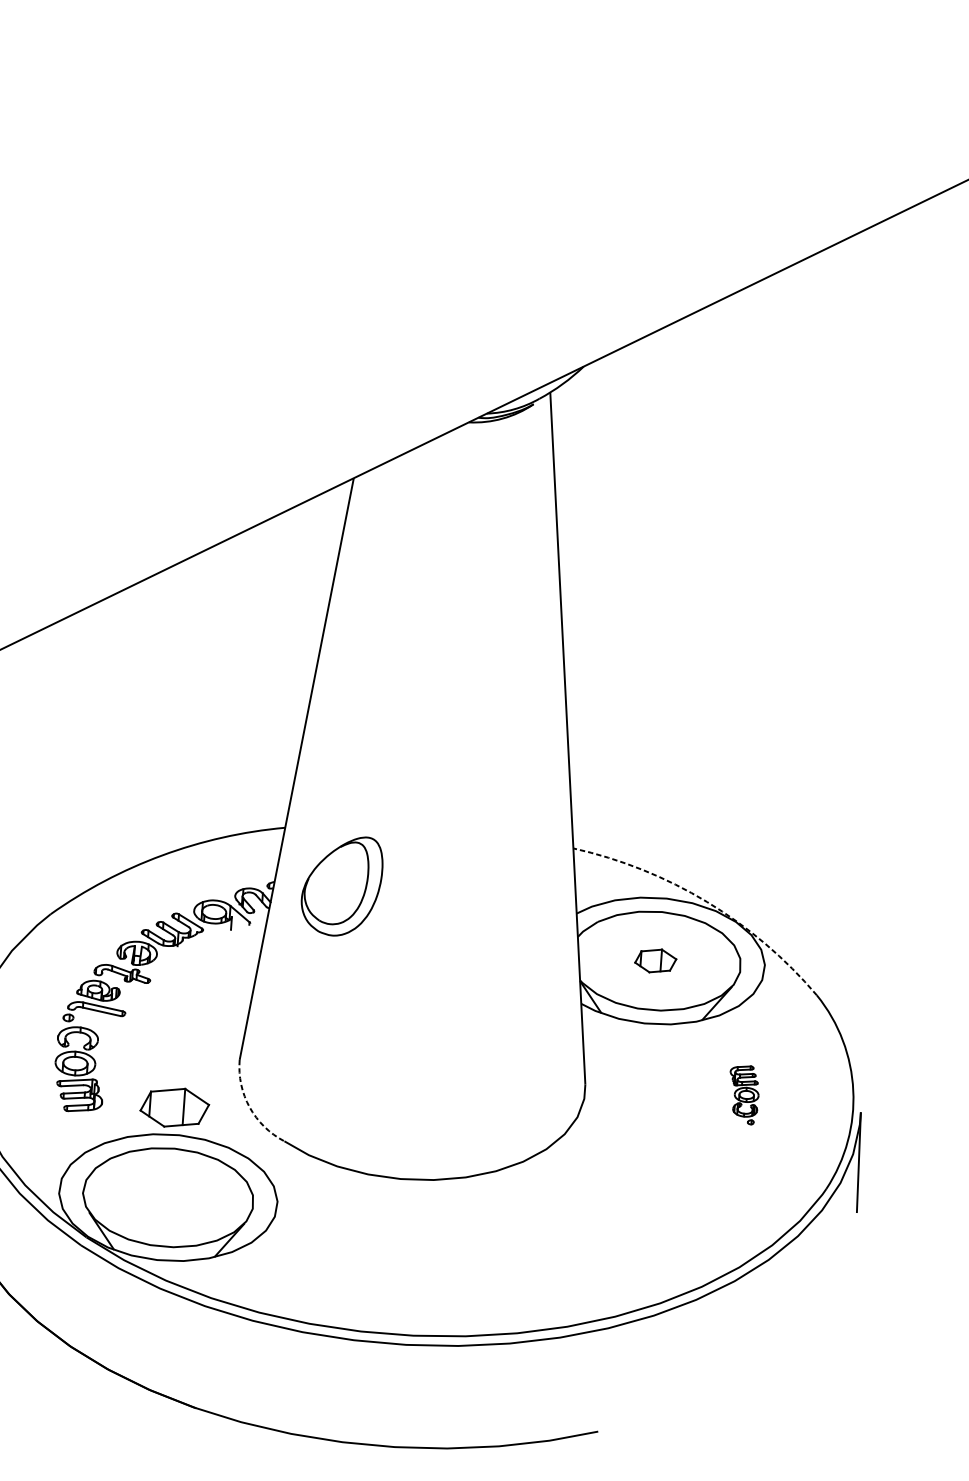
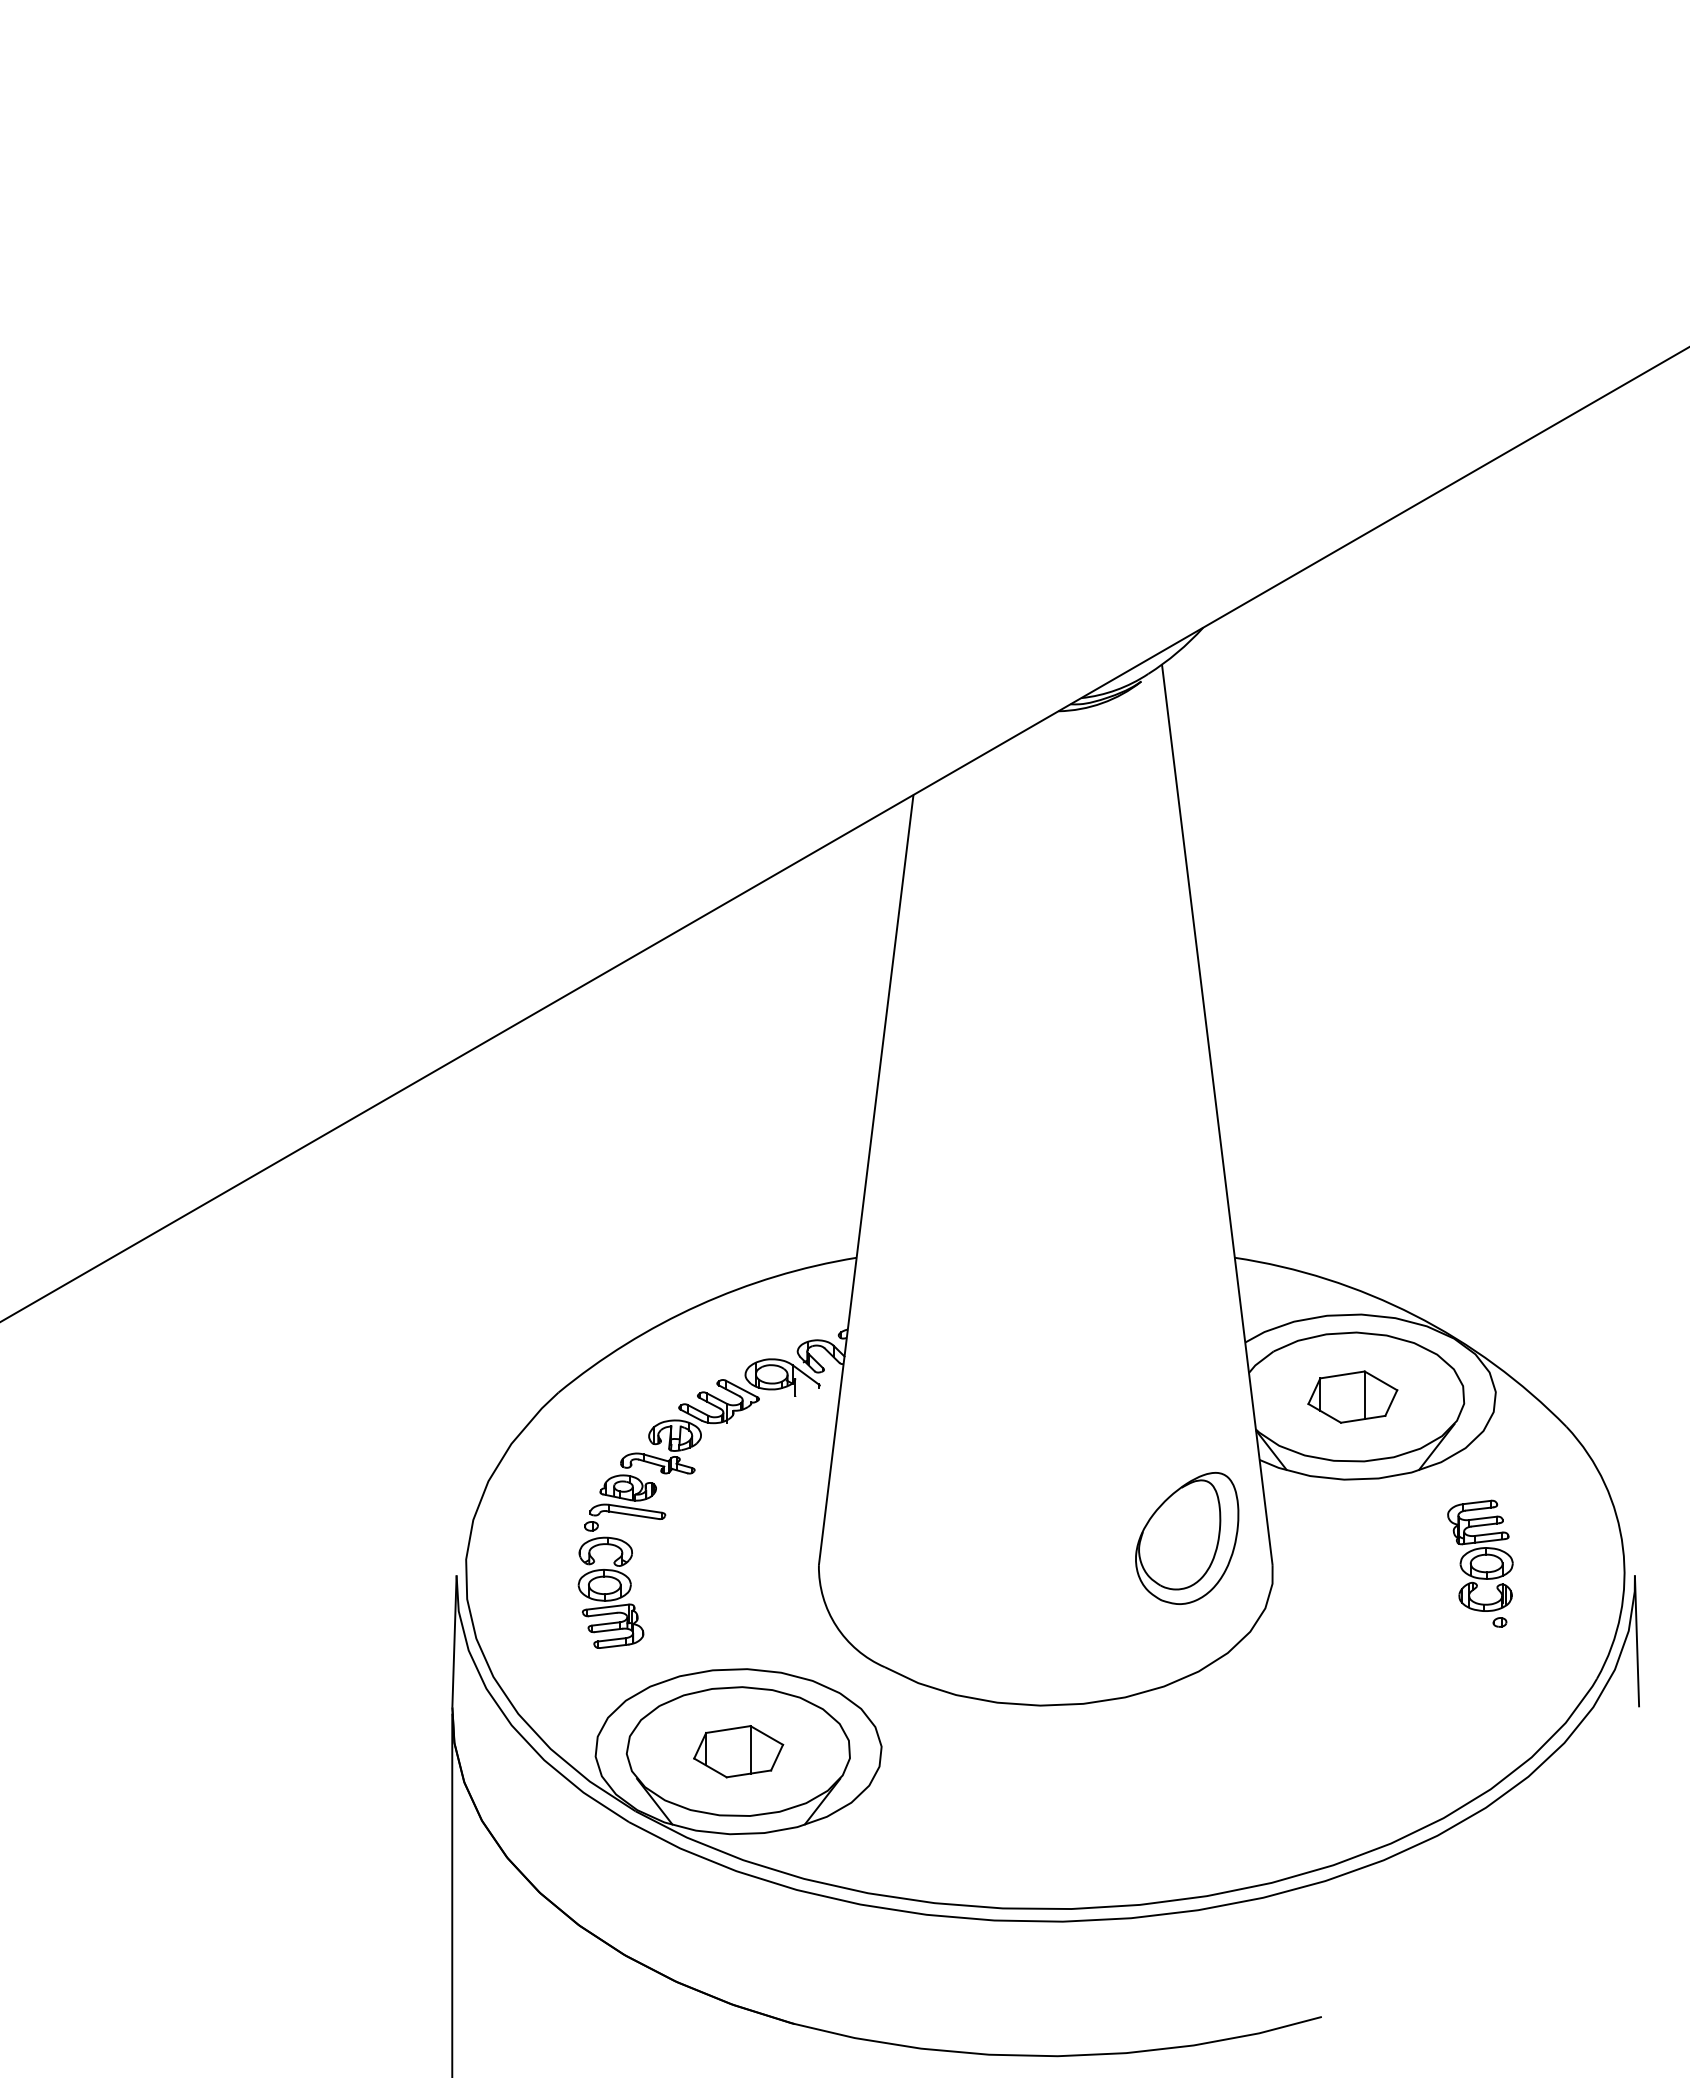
part: (342, 886) -> (1187, 1538), moved
arc: (707, 902) -> (1414, 1315), dashed -> solid
part: (655, 960) -> (1352, 1396), size x1.67
part: (743, 1094) -> (1480, 1563), size x1.67
part: (174, 1107) -> (738, 1751), moved
arc: (249, 1107) -> (836, 1626), dashed -> solid

